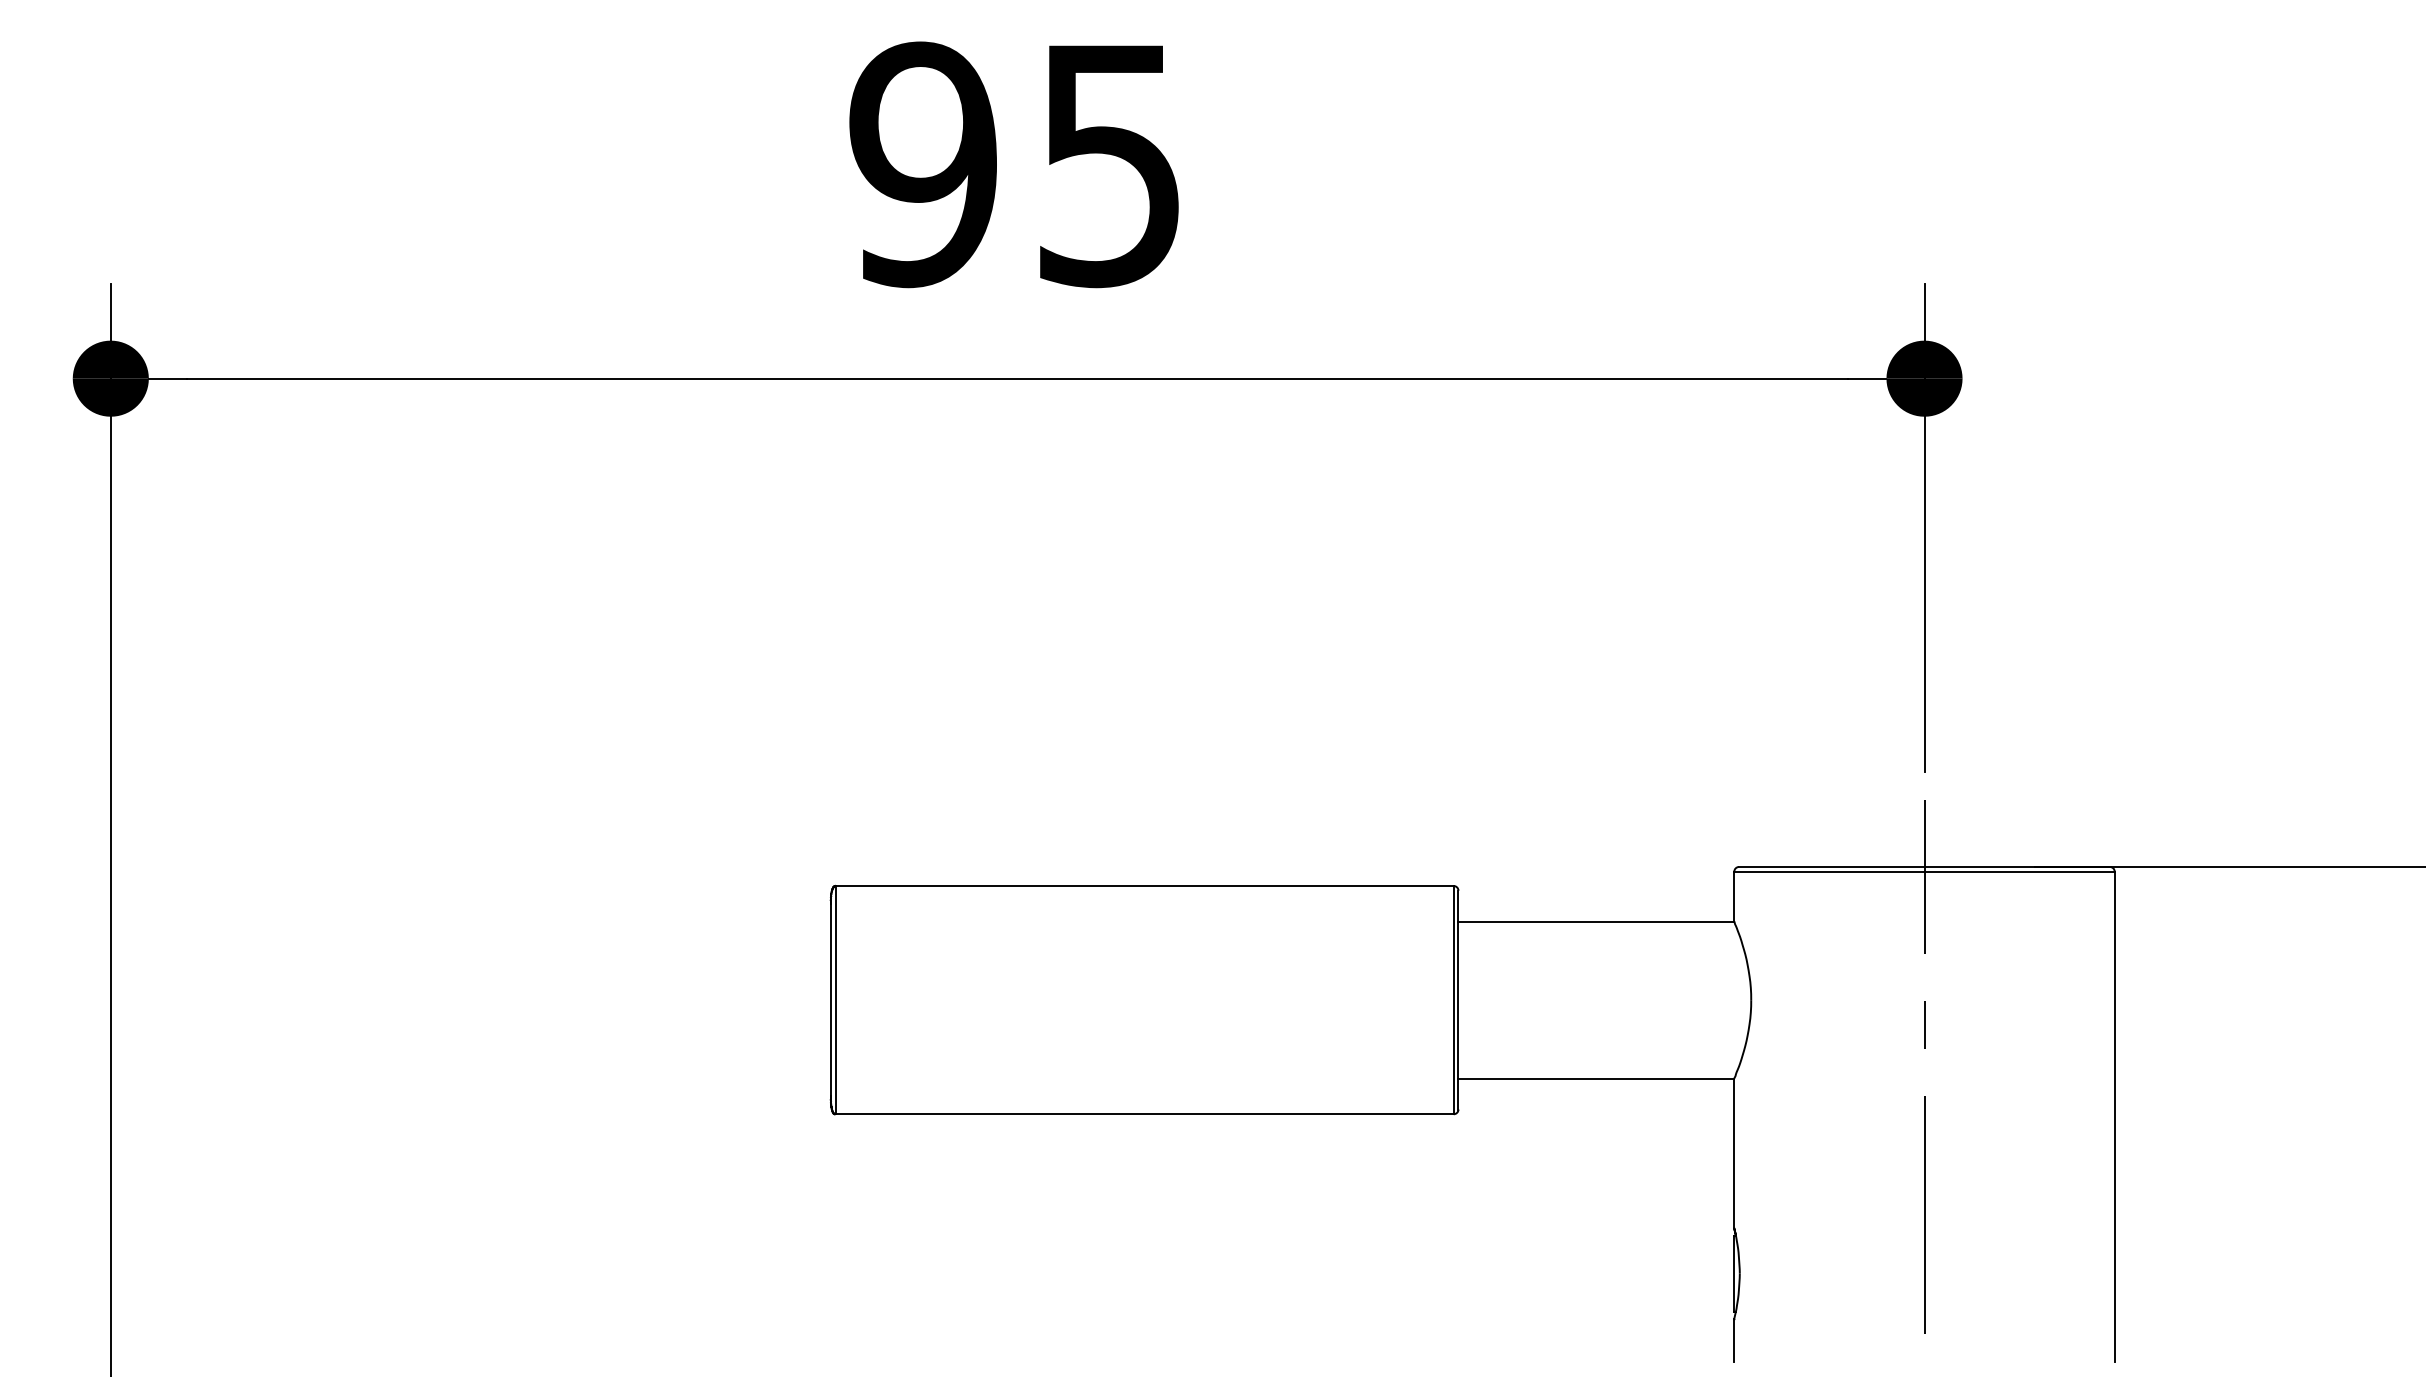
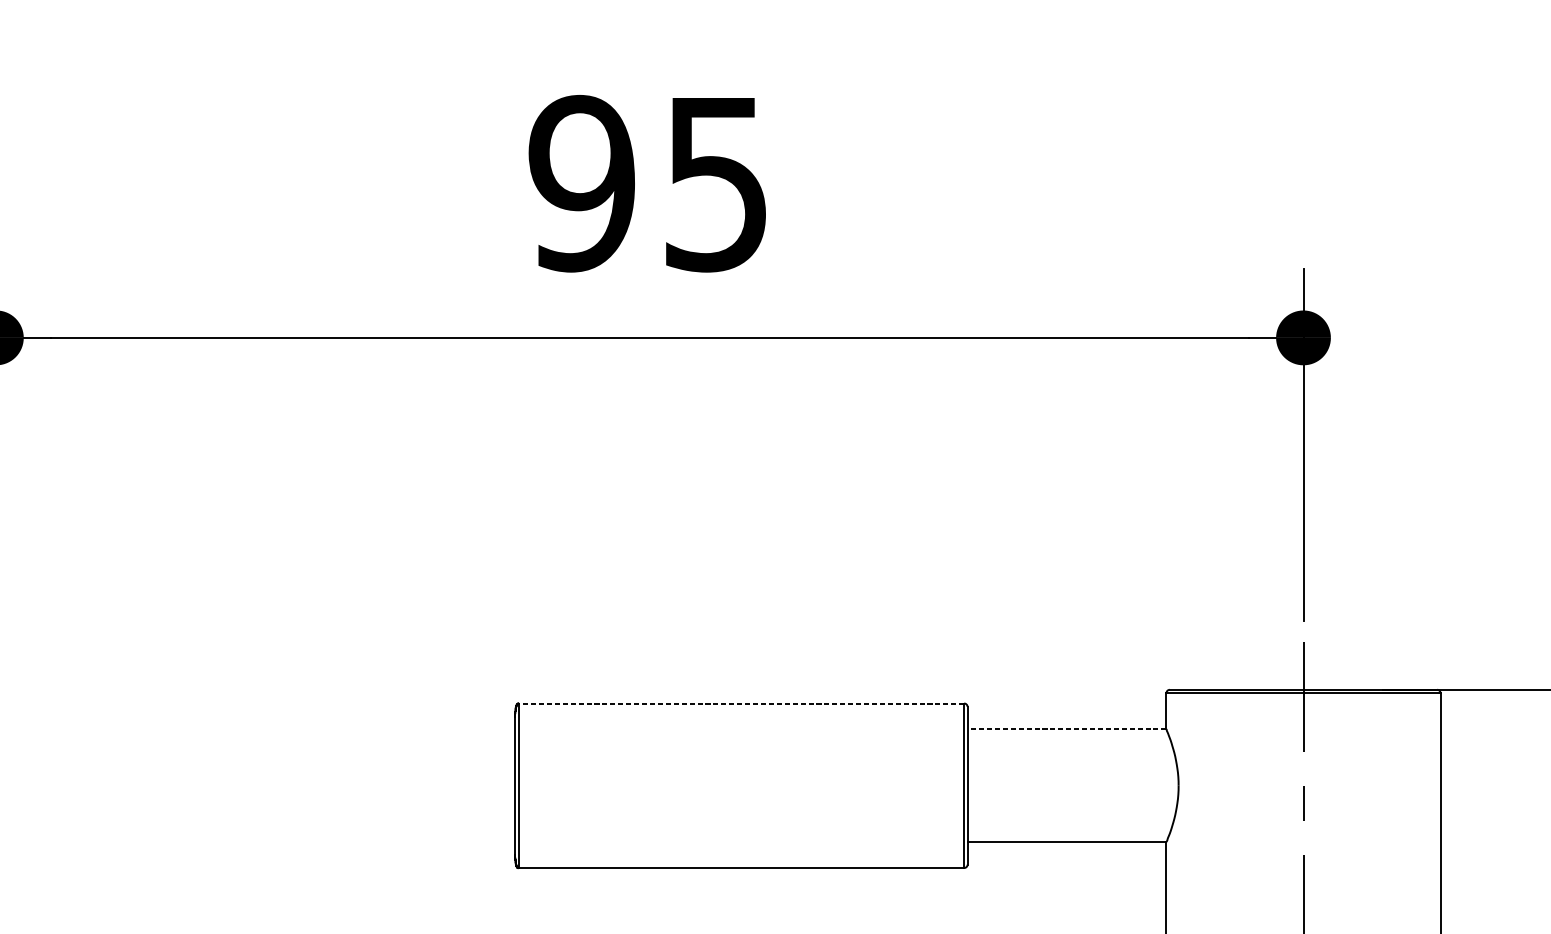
line: (1144, 886) -> (741, 703), solid -> dashed
line: (1596, 921) -> (1067, 729), solid -> dashed

